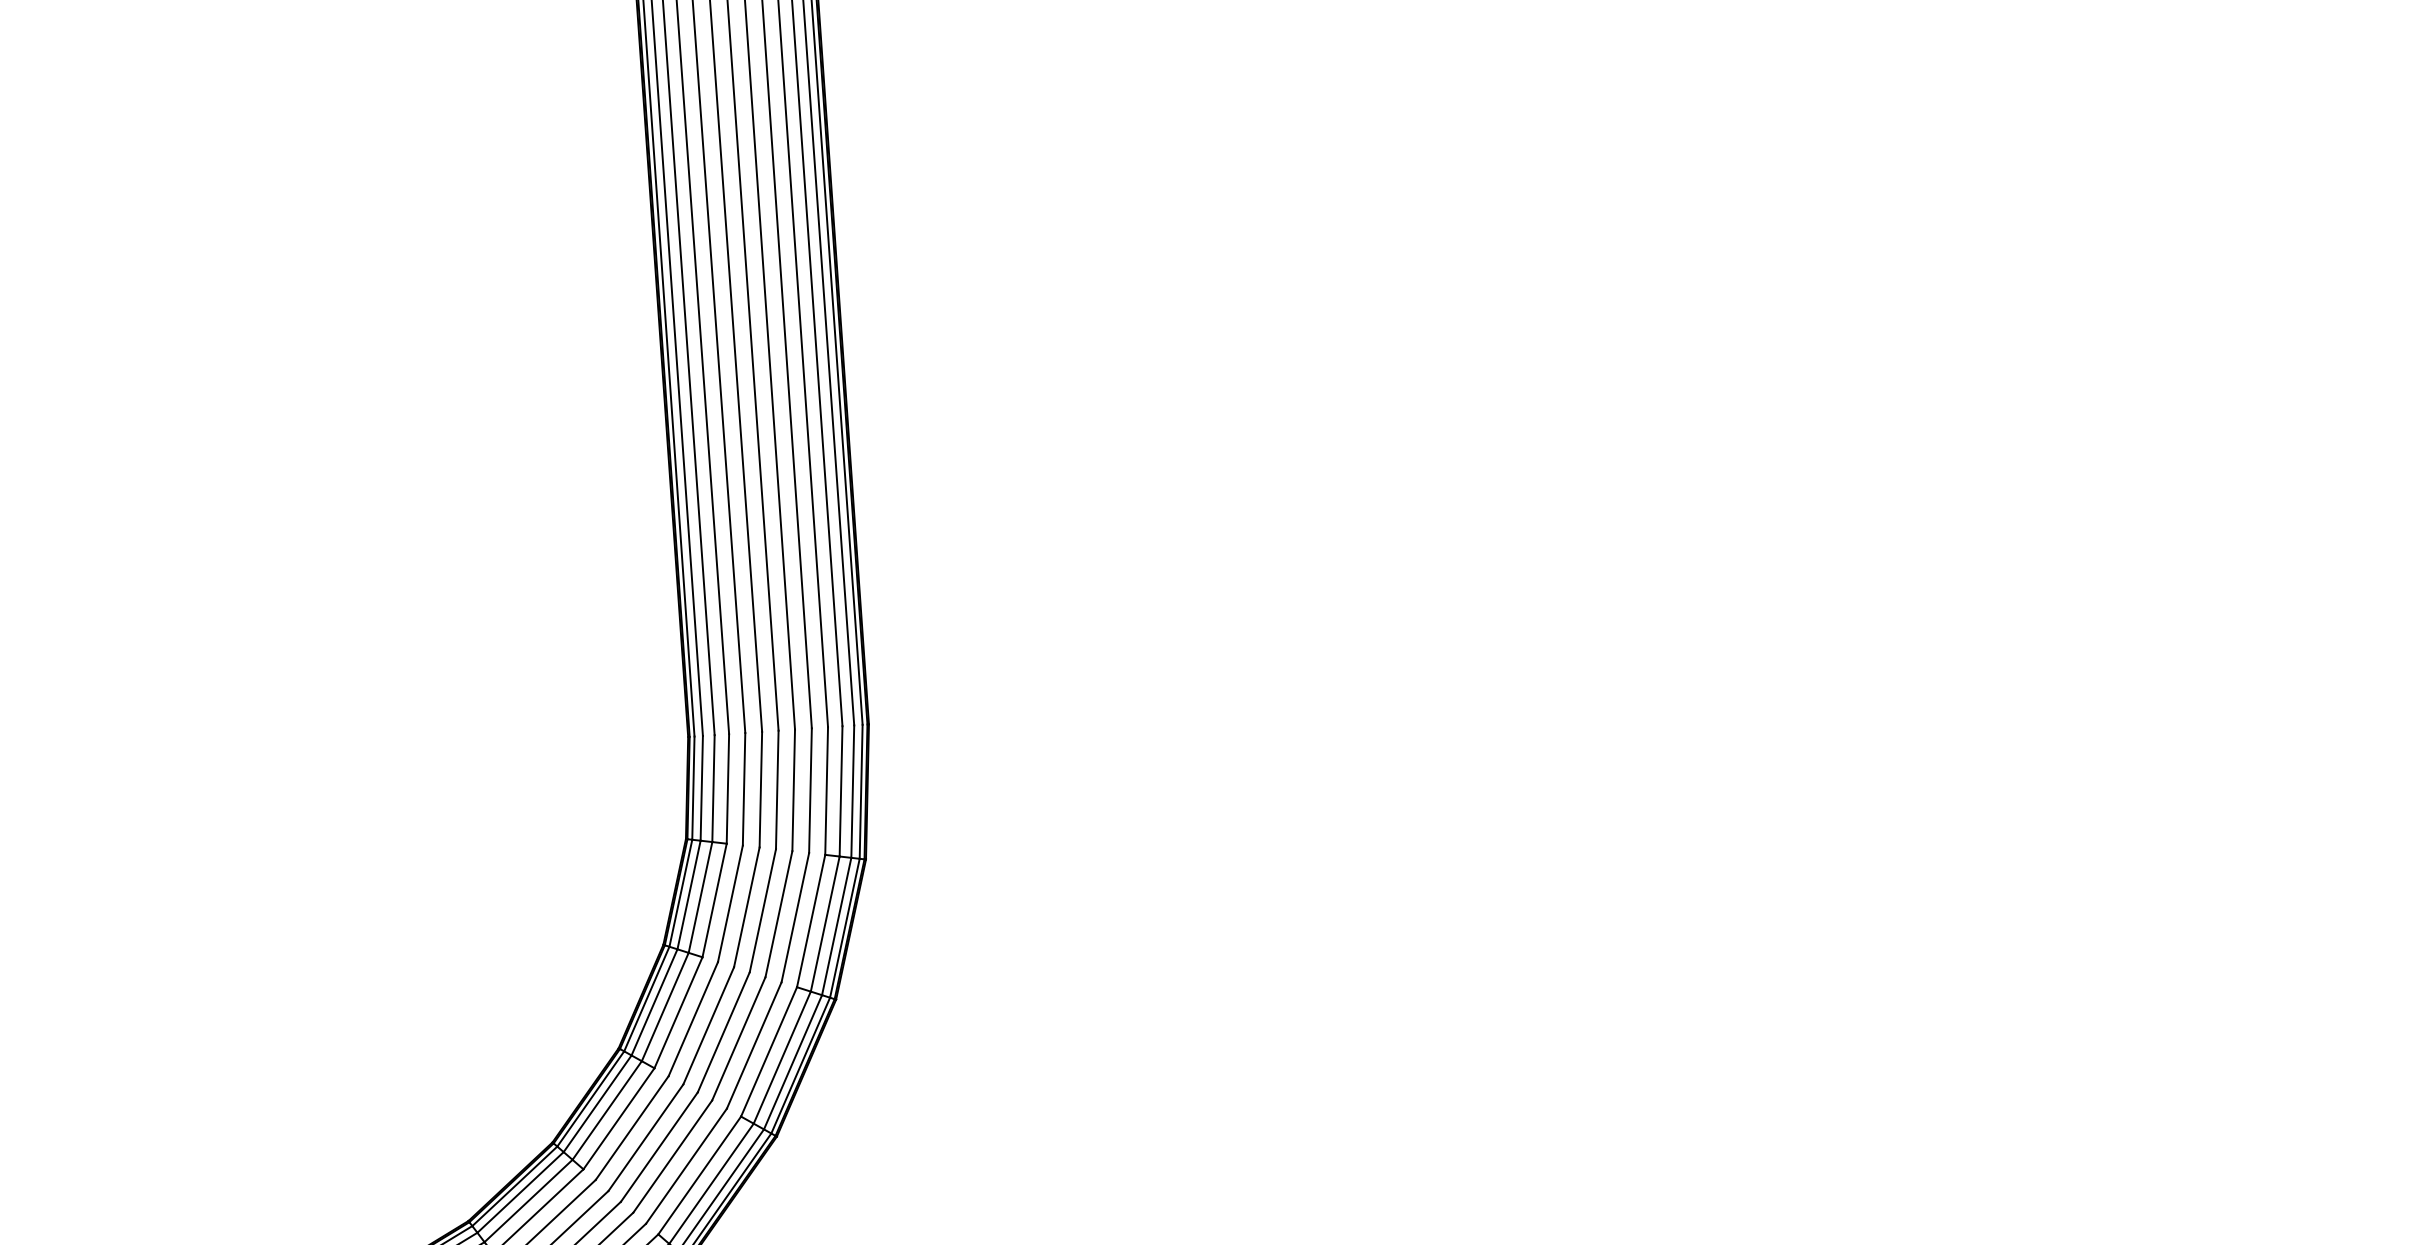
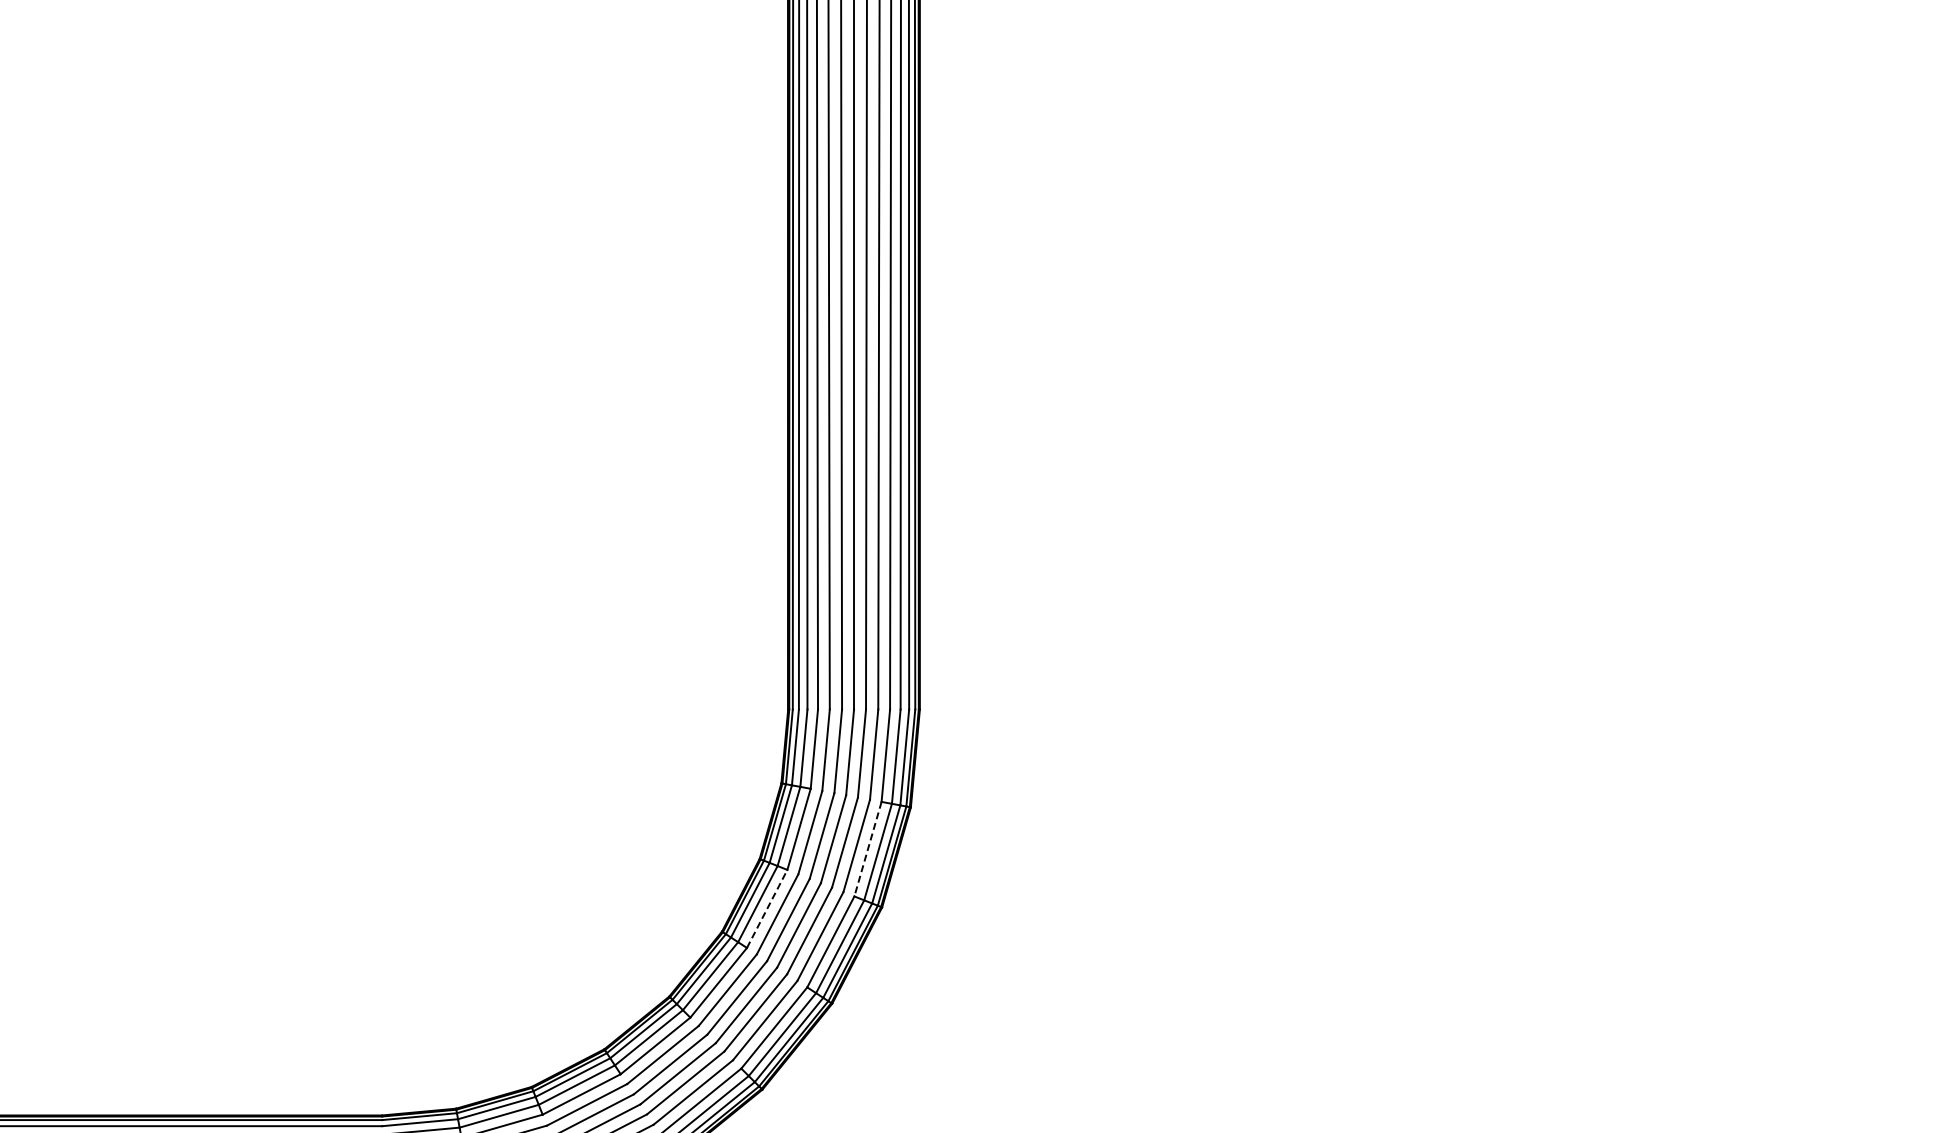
line: (810, 921) -> (867, 849), solid -> dashed
line: (678, 1012) -> (767, 908), solid -> dashed

